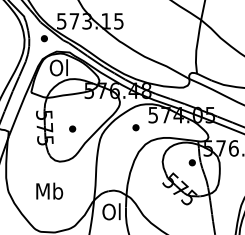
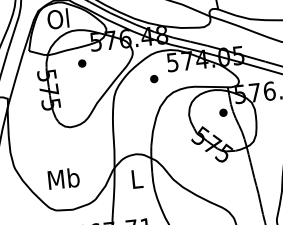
part: (72, 128) -> (82, 62), moved
text: (49, 190) -> (63, 177), moved
text: (111, 211) -> (135, 178), Ol -> L

